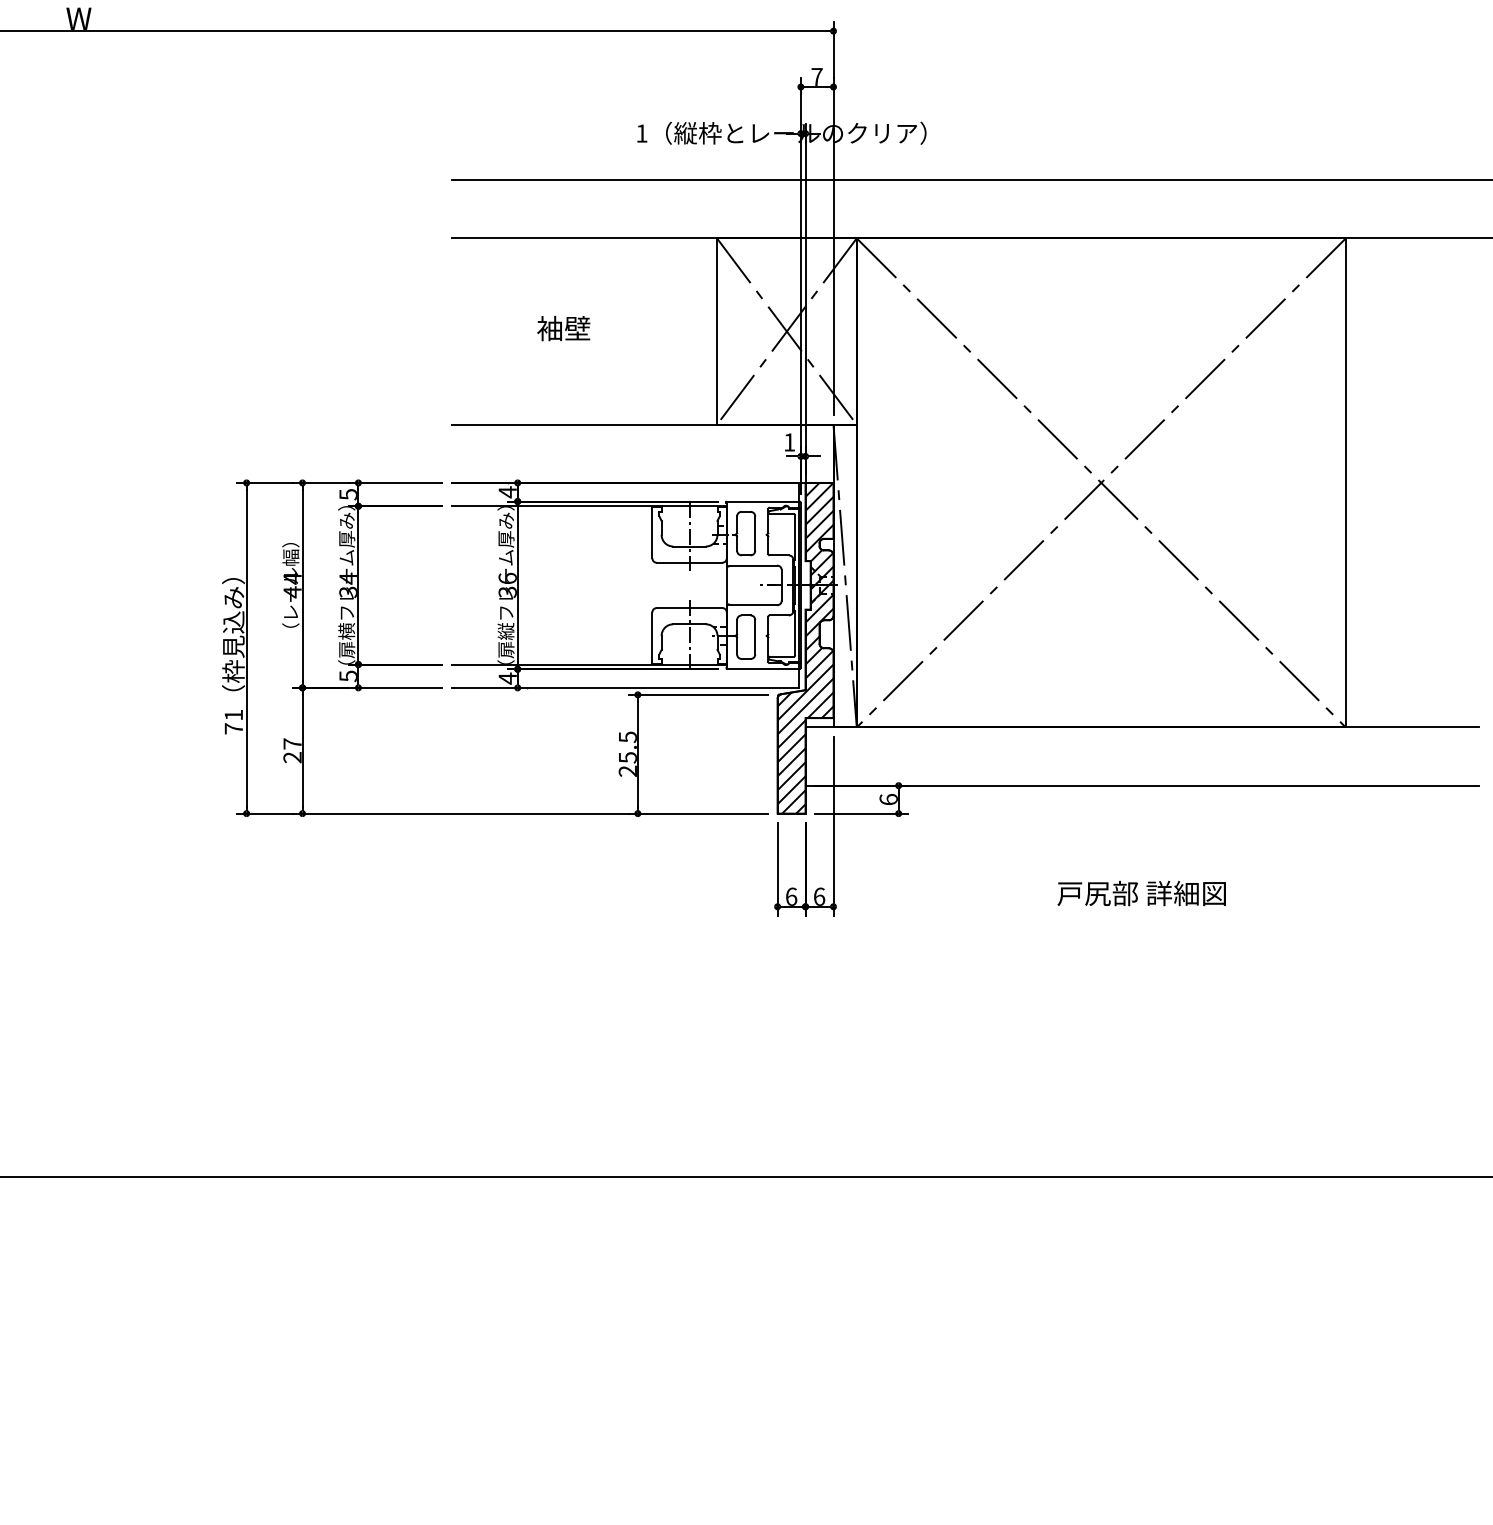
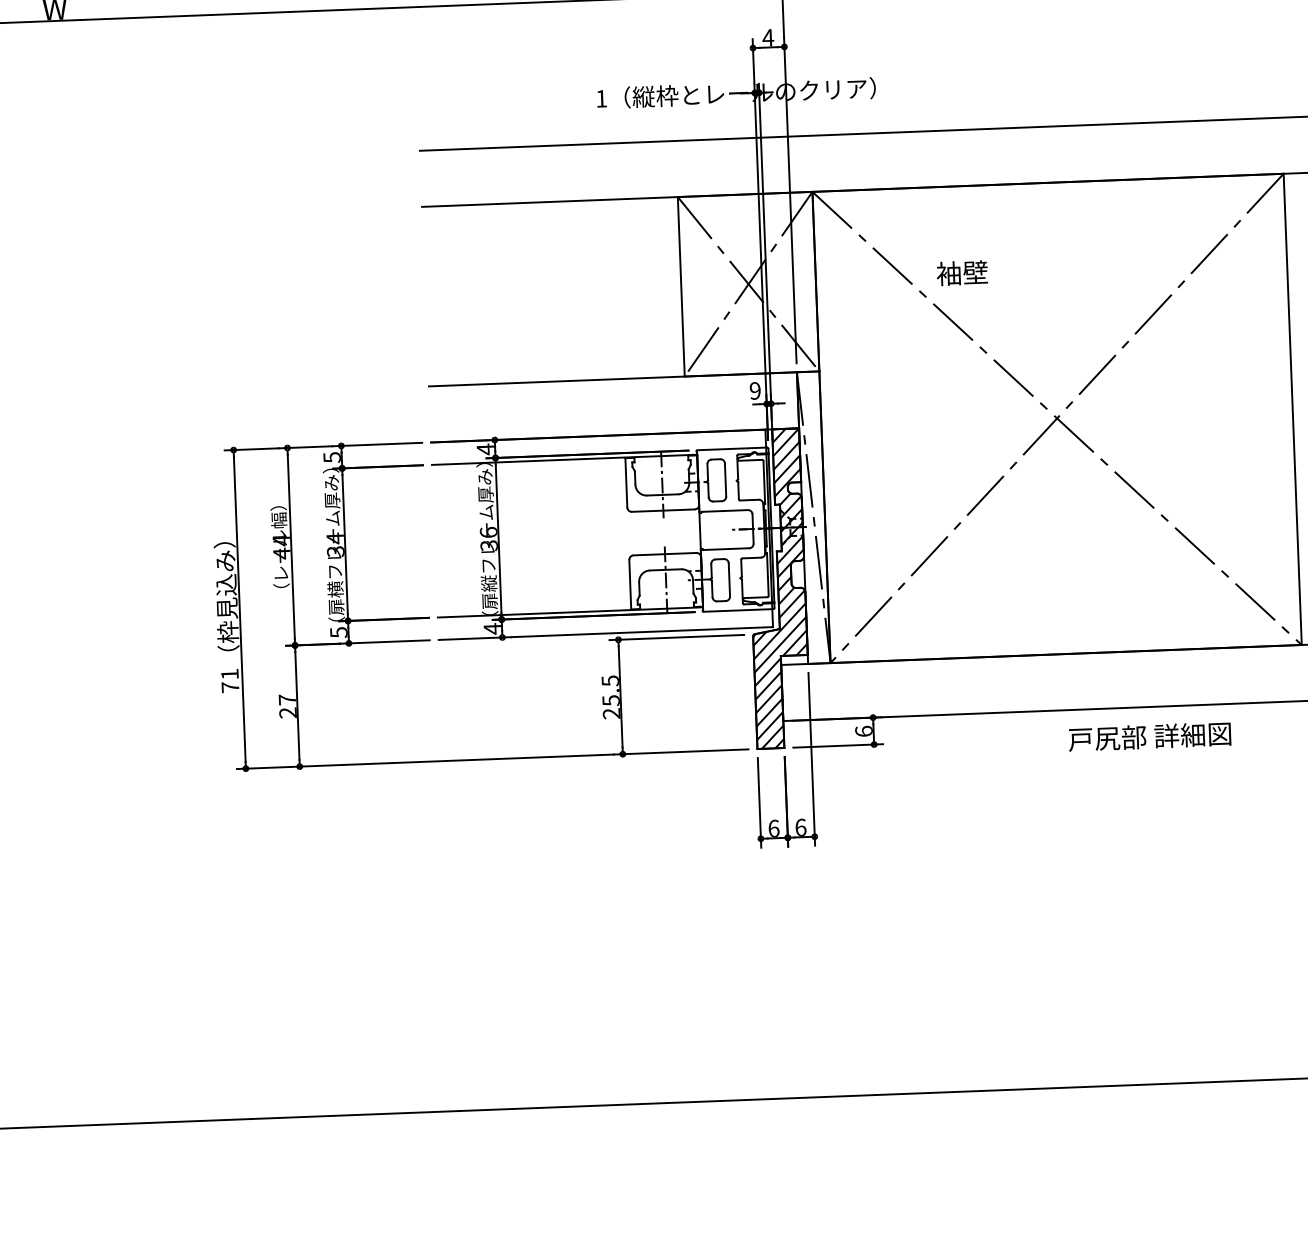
text: (816, 76) -> (767, 37), 7 -> 4
text: (563, 328) -> (961, 273), moved
text: (789, 442) -> (755, 391), 1 -> 9
text: (1141, 893) -> (1149, 736), moved

